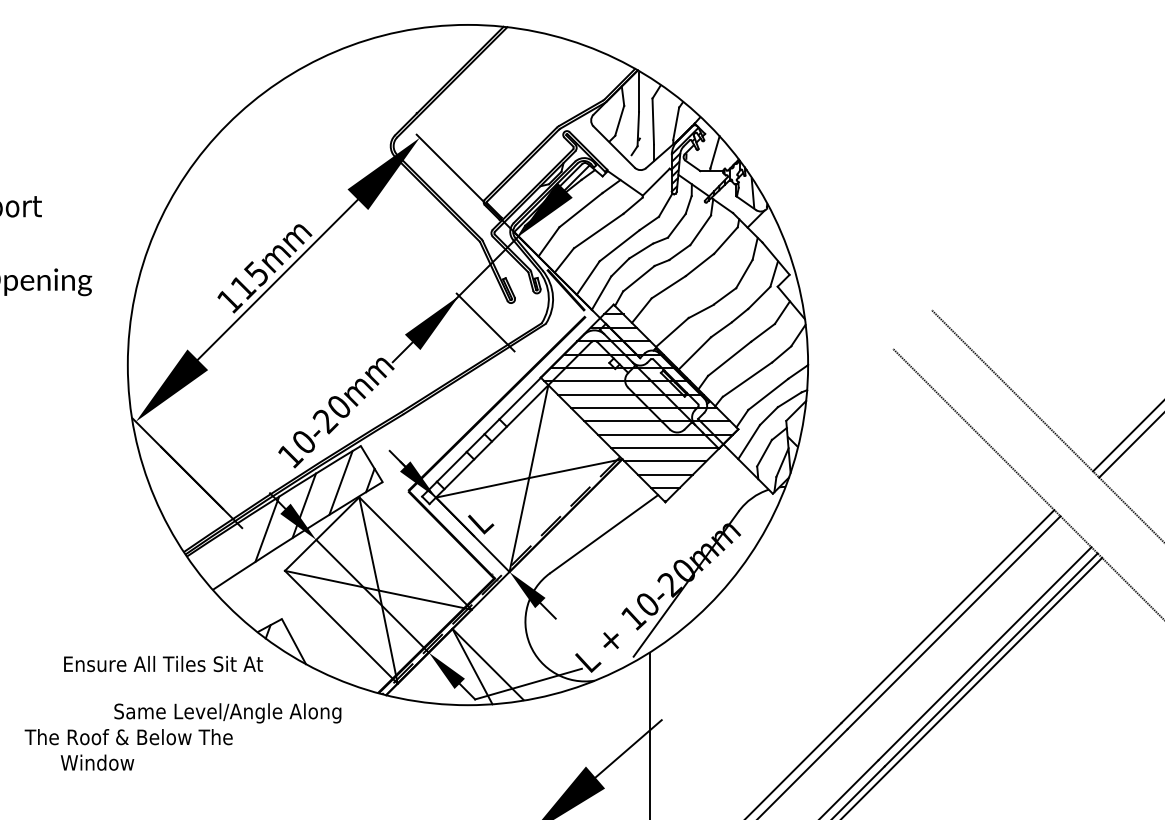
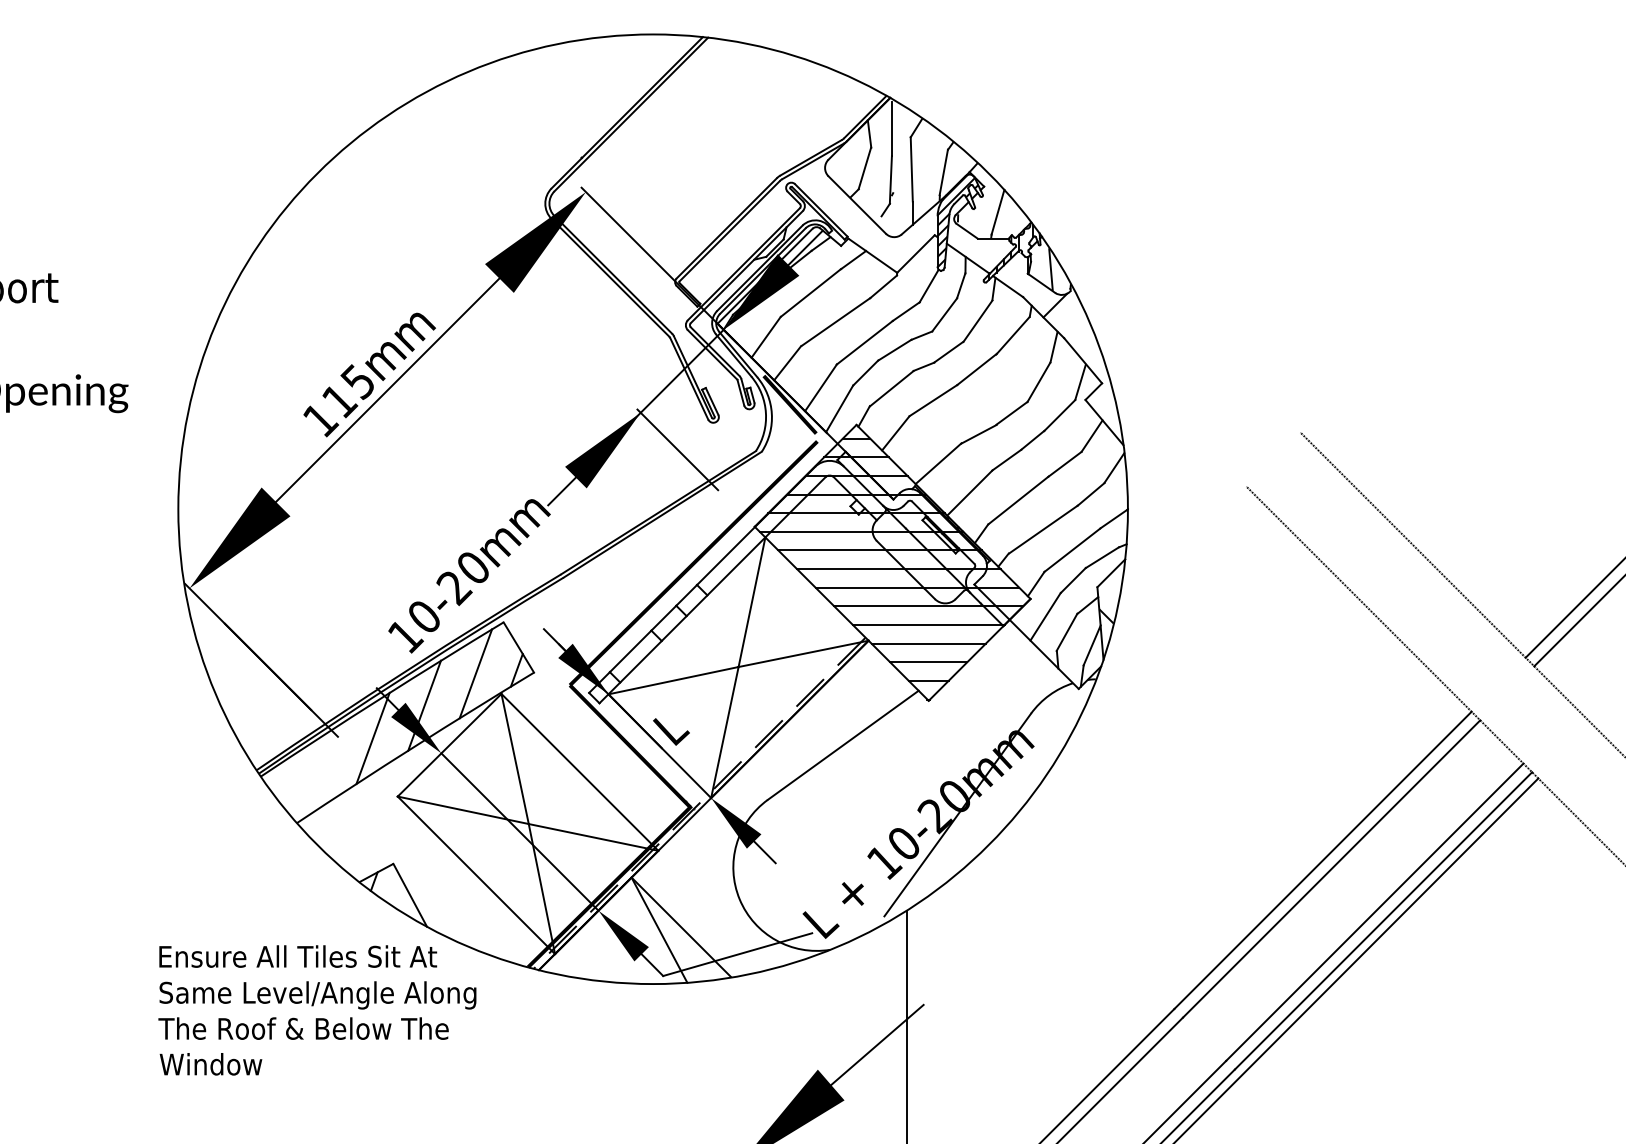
text: (163, 663) -> (298, 956), moved
text: (128, 737) -> (303, 1028), moved
text: (97, 762) -> (210, 1064), moved

